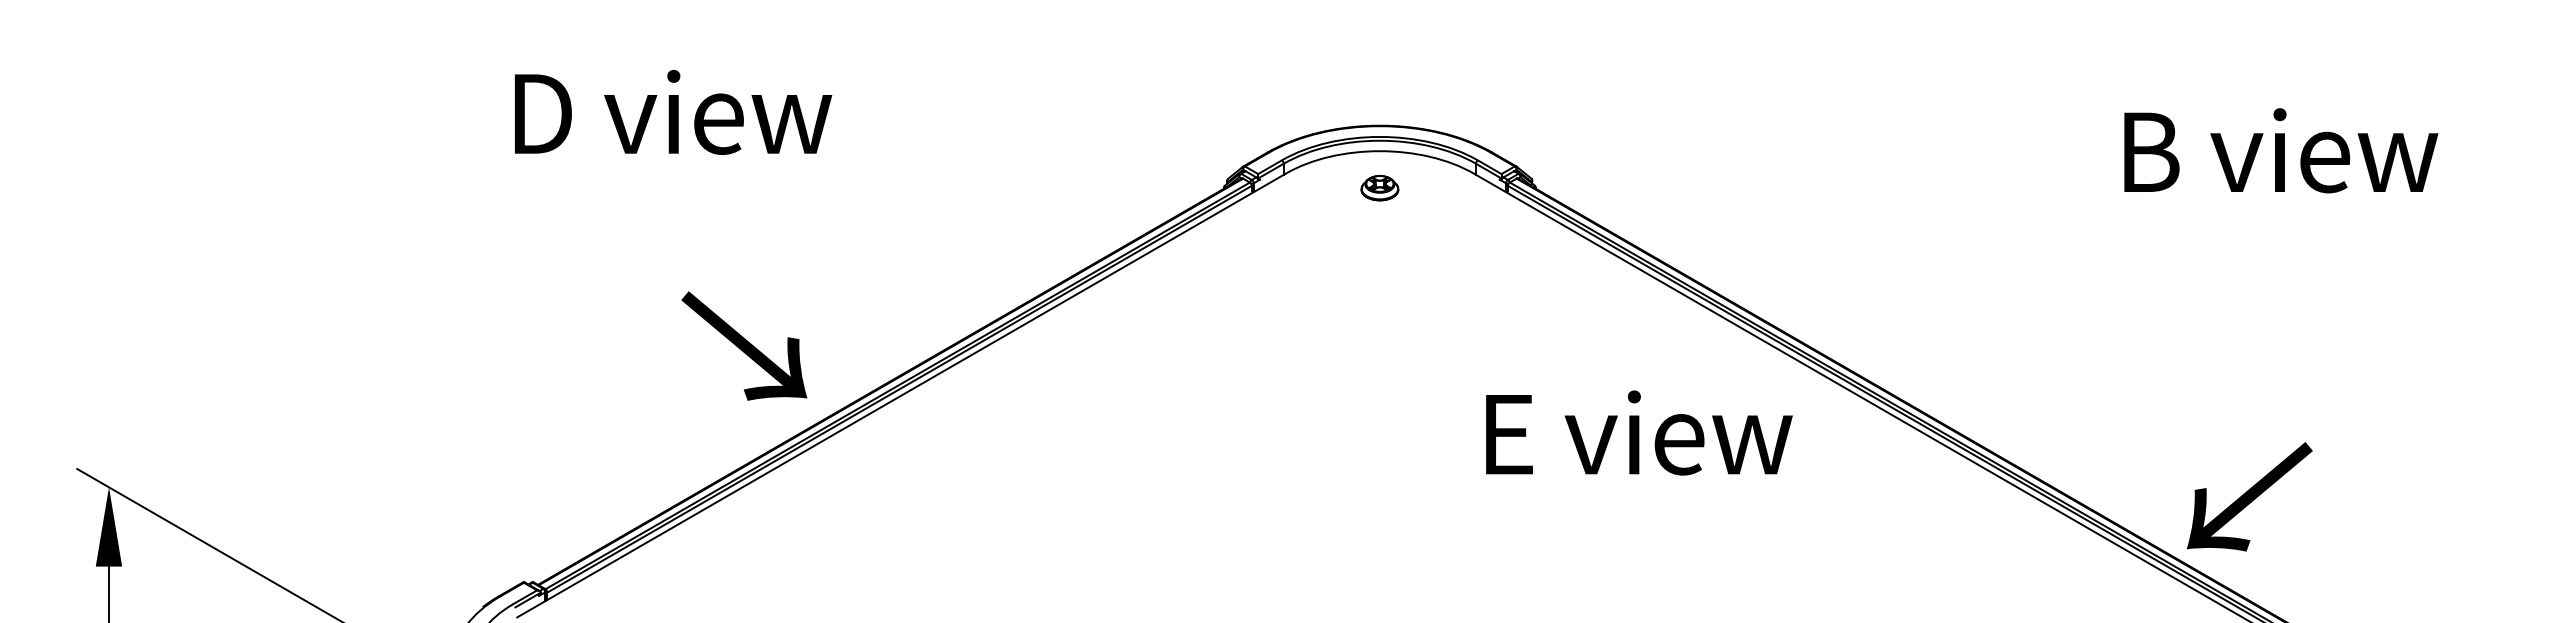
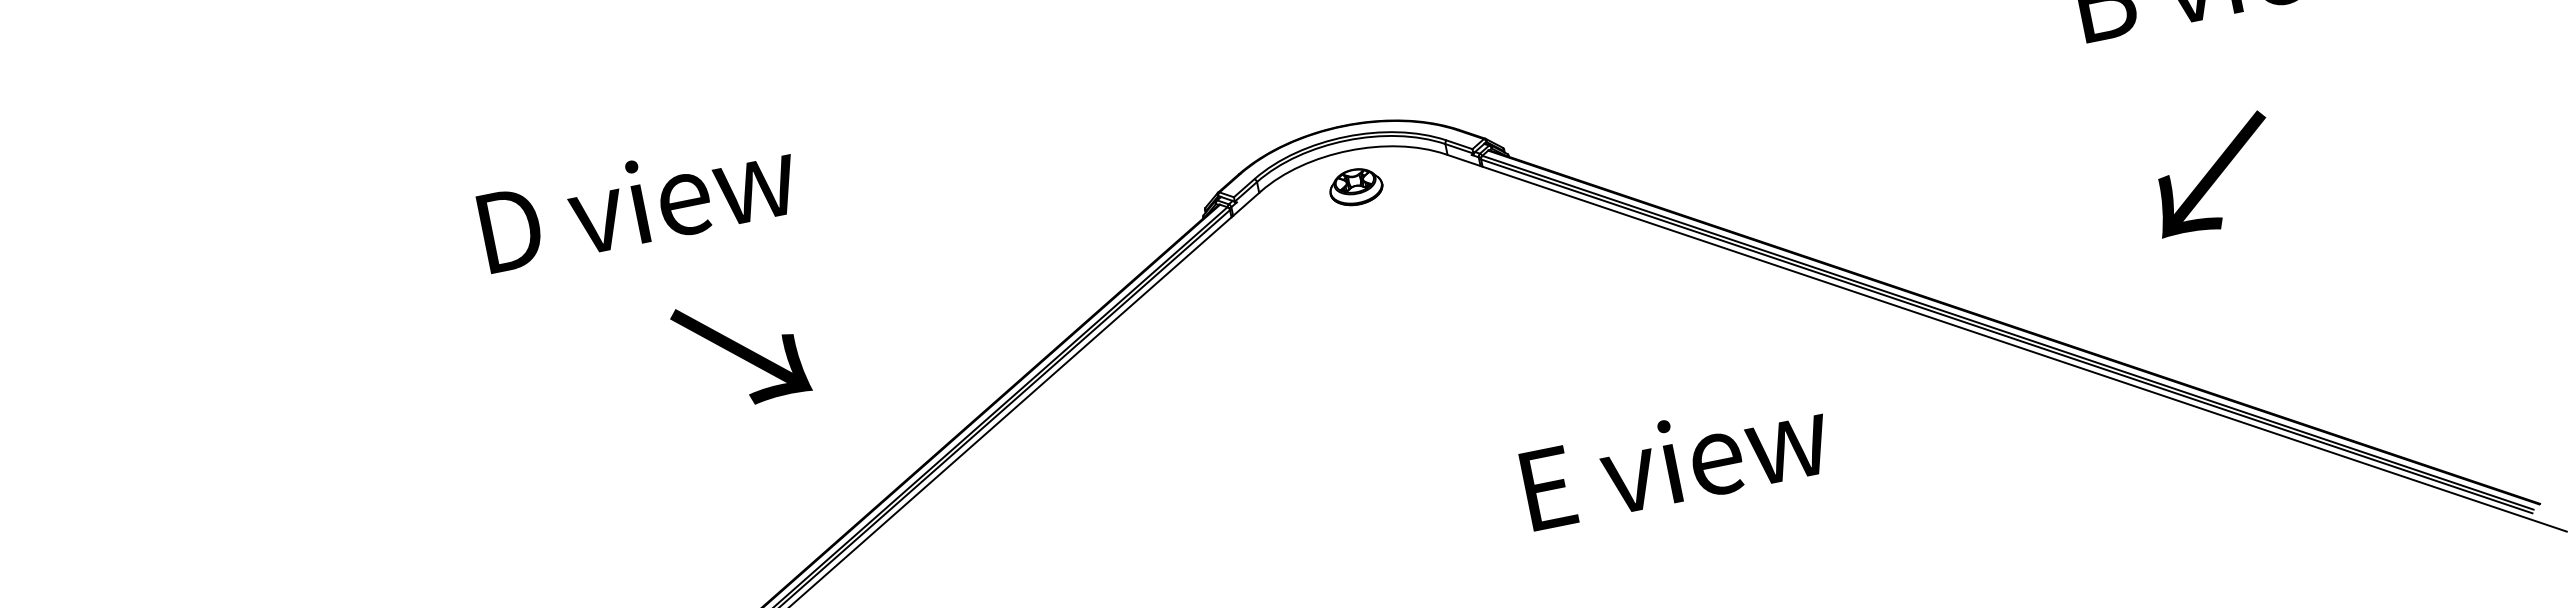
text: (673, 112) -> (638, 202), moved
part: (1379, 187) -> (1355, 186), size x1.43
text: (744, 345) -> (740, 351), moved
text: (1639, 432) -> (1676, 460), moved
text: (2249, 496) -> (2213, 174), moved

